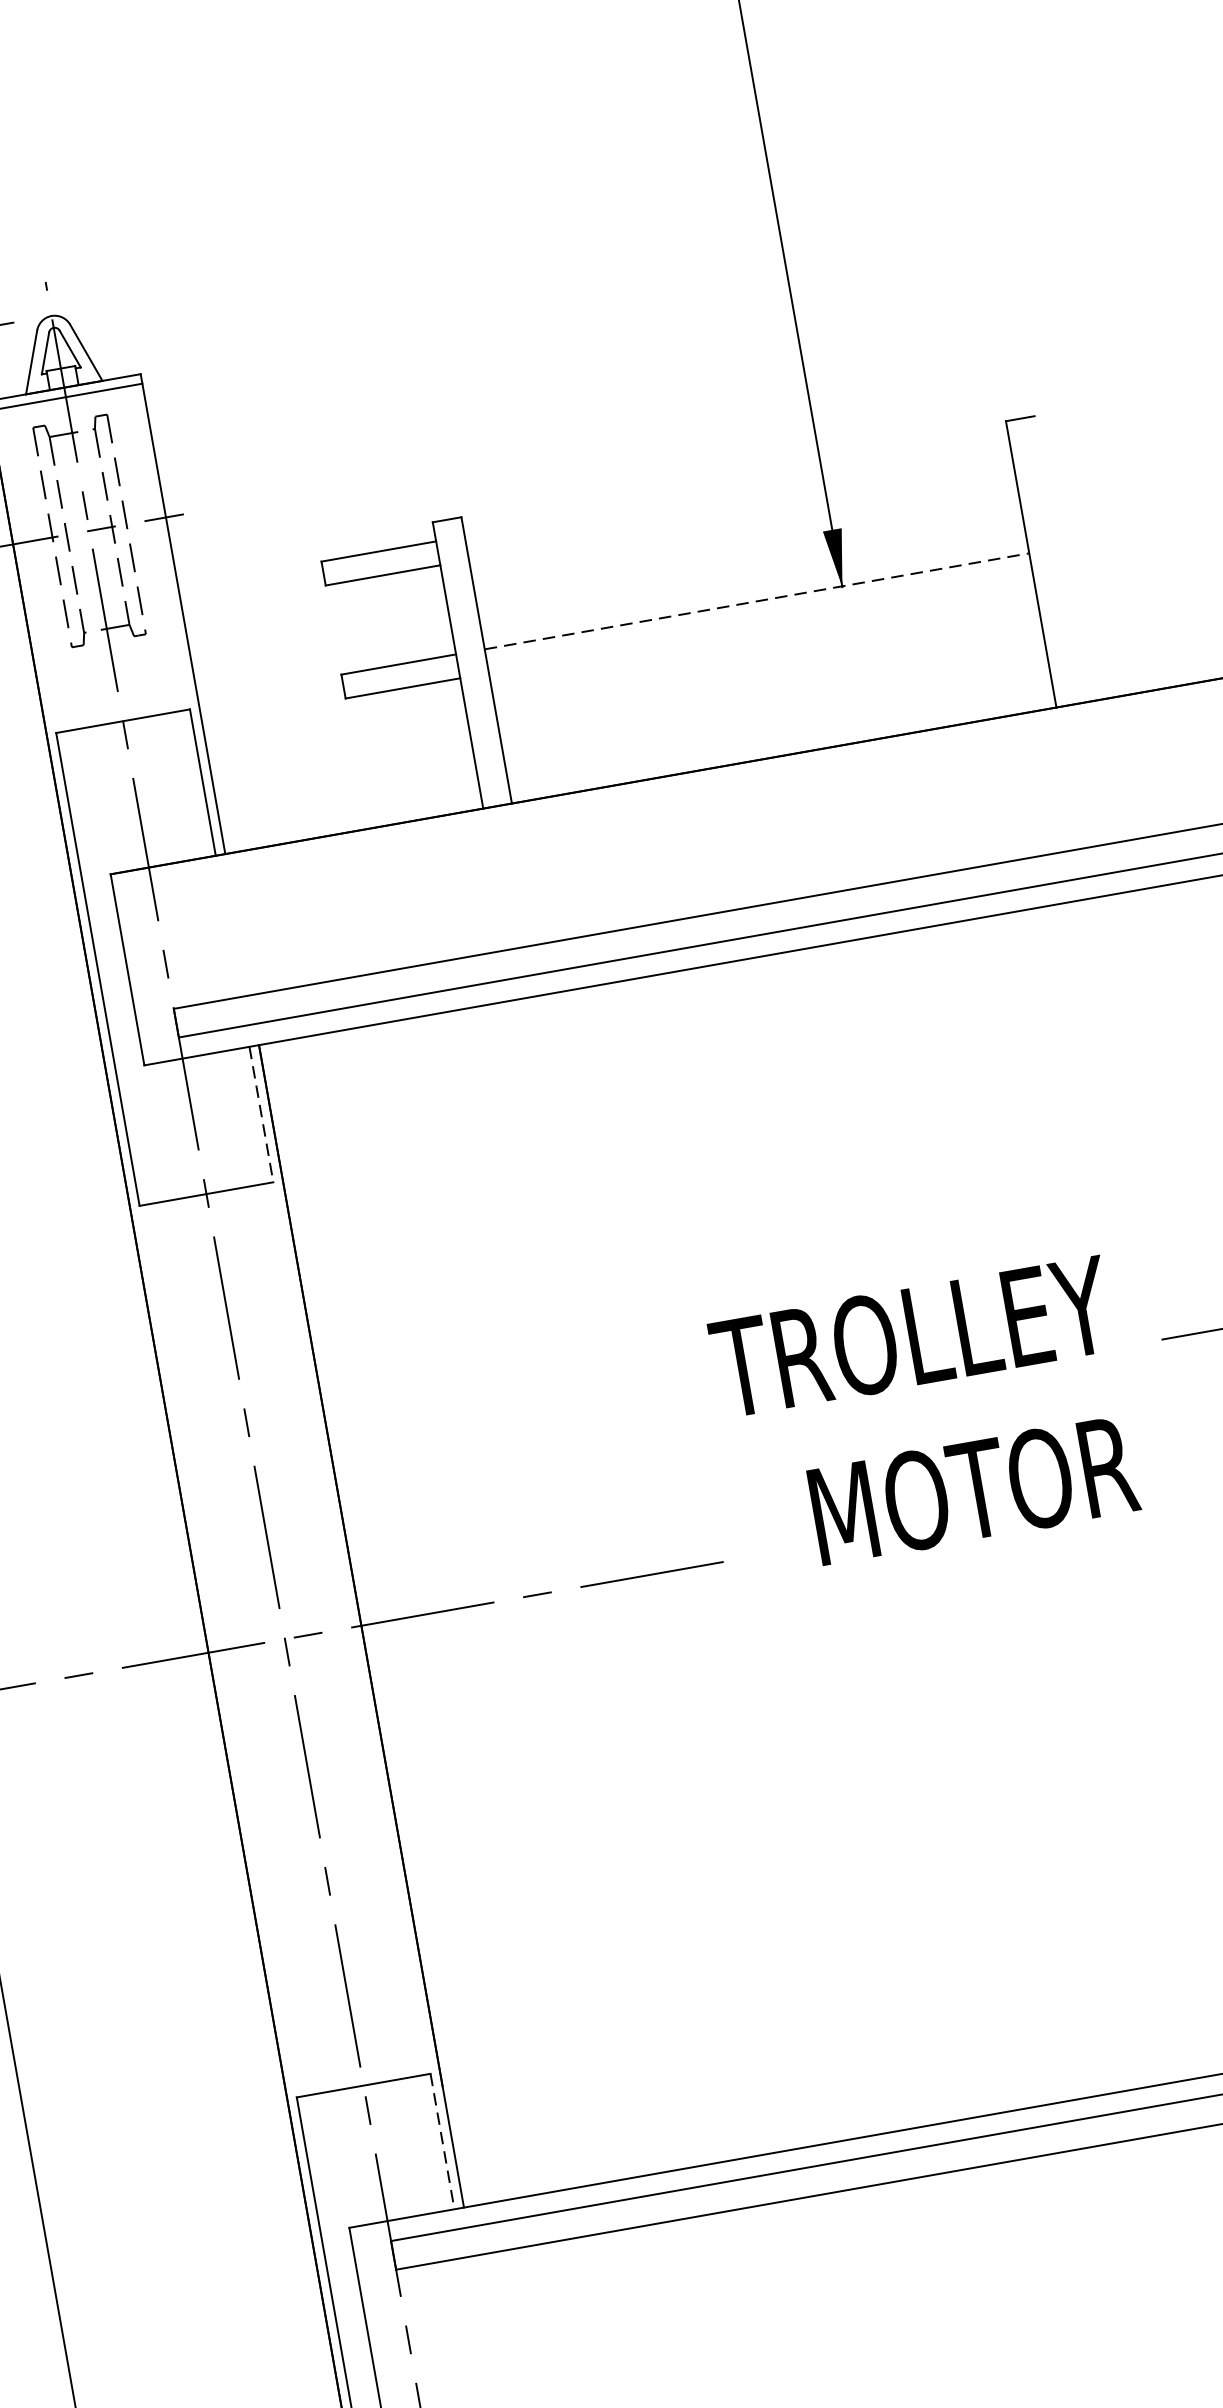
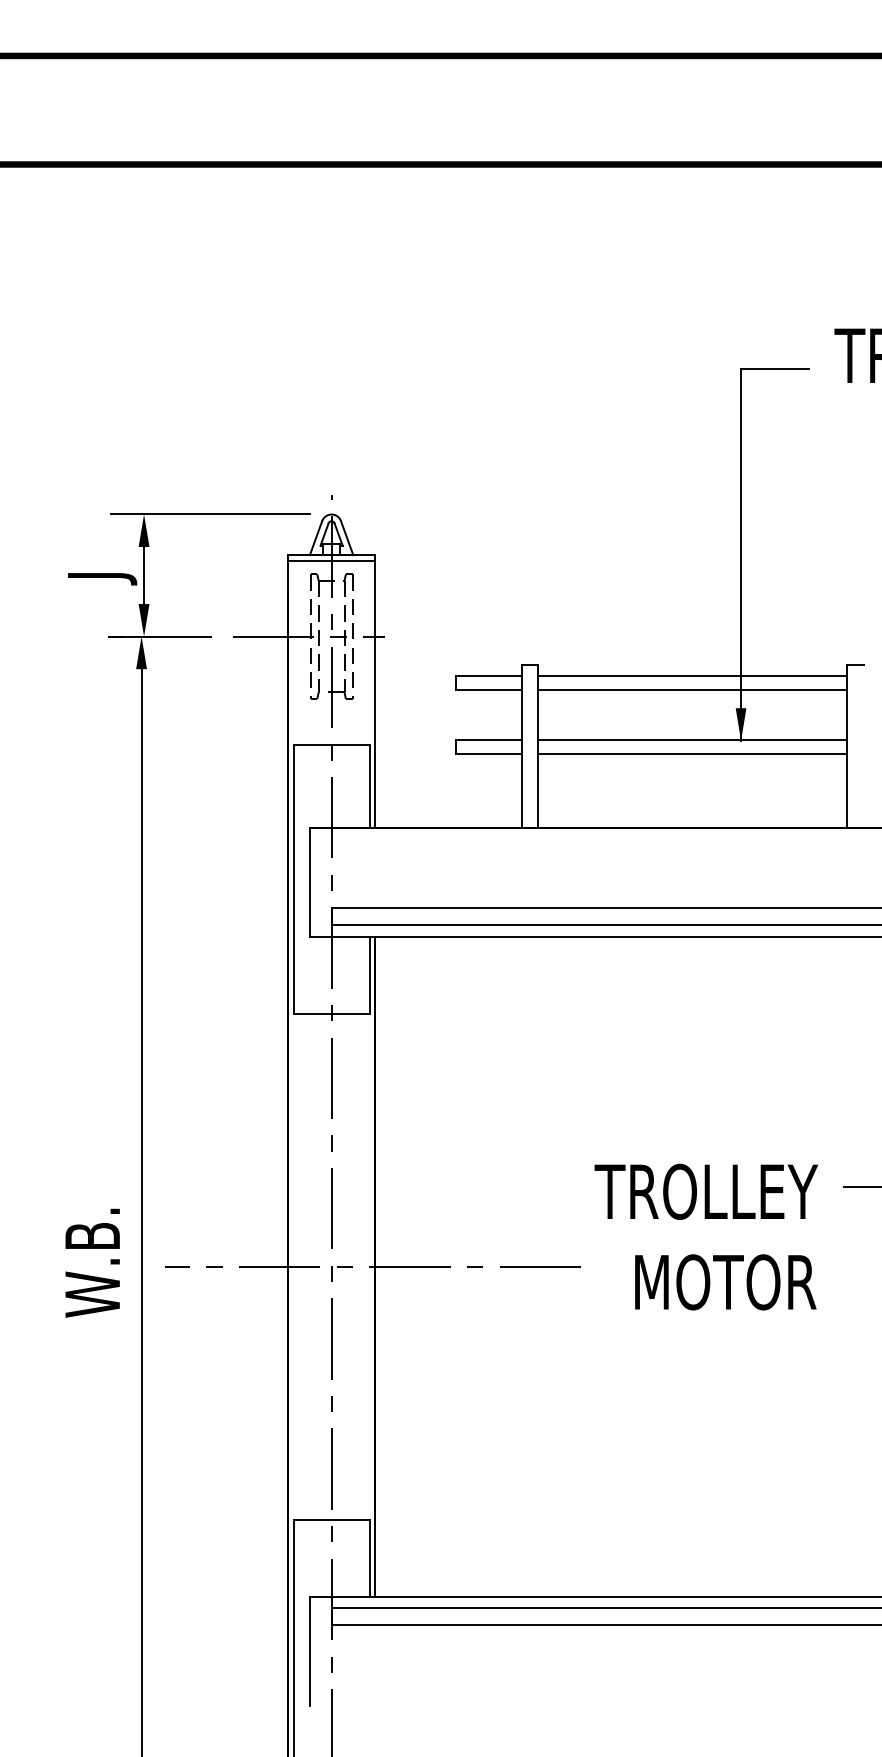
line: (736, 489) -> (692, 676), added
line: (741, 511) -> (692, 689), added
line: (756, 601) -> (692, 740), dashed -> solid
line: (760, 624) -> (692, 753), added
line: (261, 1115) -> (369, 975), dashed -> solid
text: (923, 1415) -> (705, 1236), moved
line: (442, 2143) -> (369, 1559), dashed -> solid

